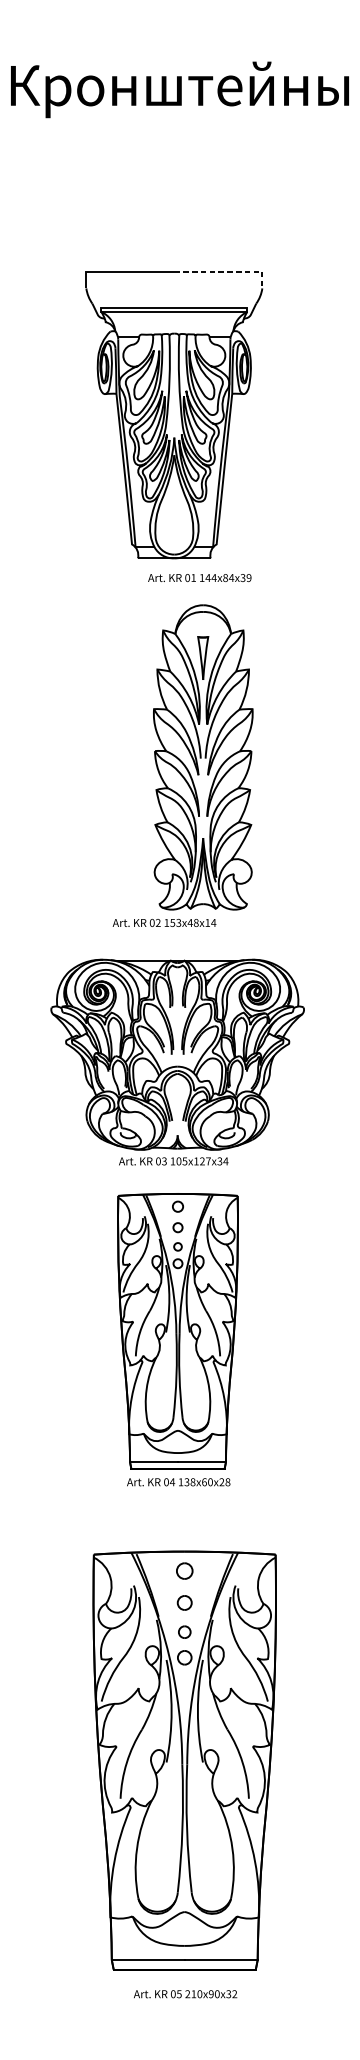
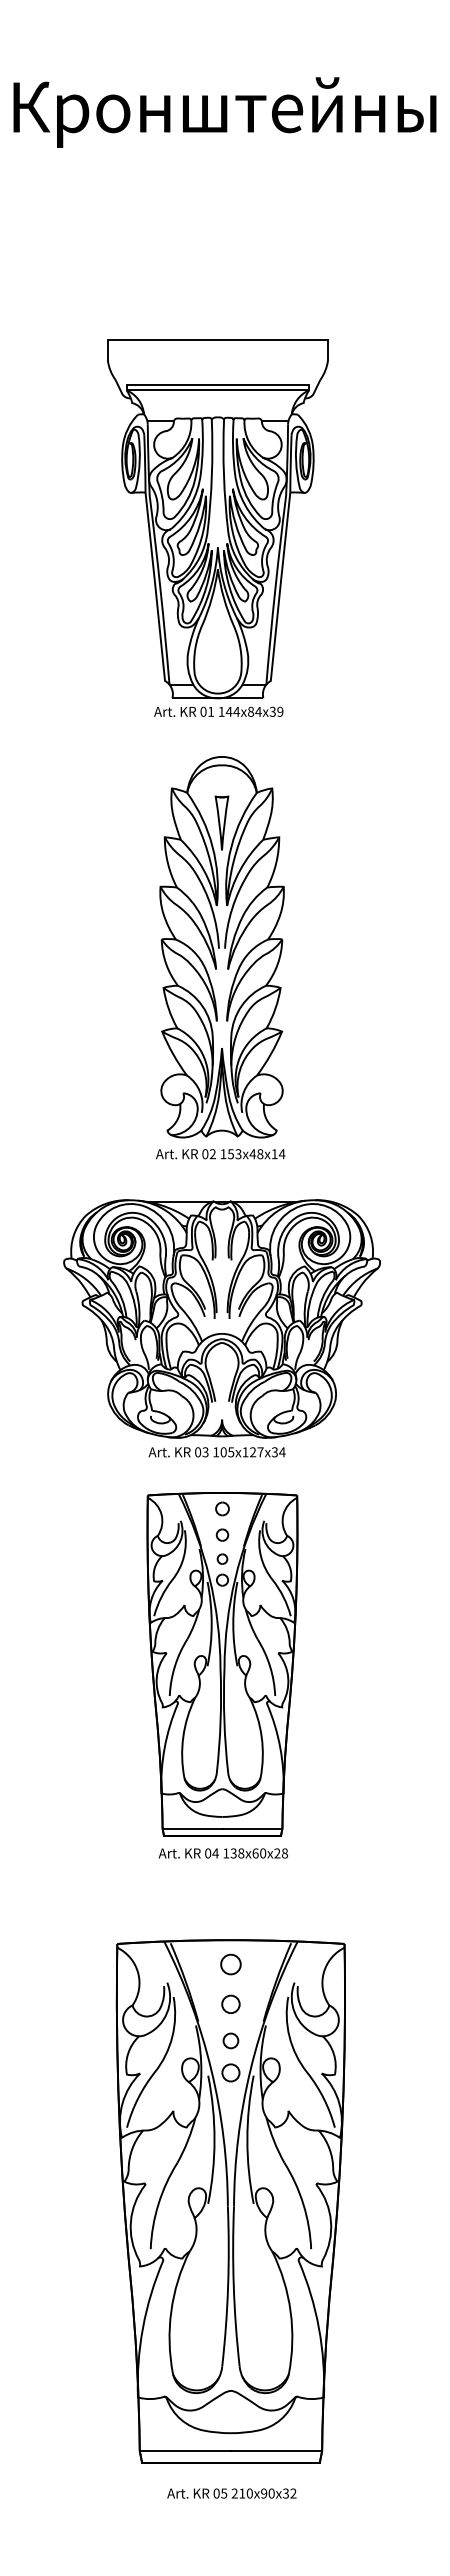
line: (227, 271) -> (284, 339), dashed -> solid
text: (199, 577) -> (218, 711), moved
part: (202, 757) -> (221, 947), moved
text: (164, 923) -> (220, 1154), moved

